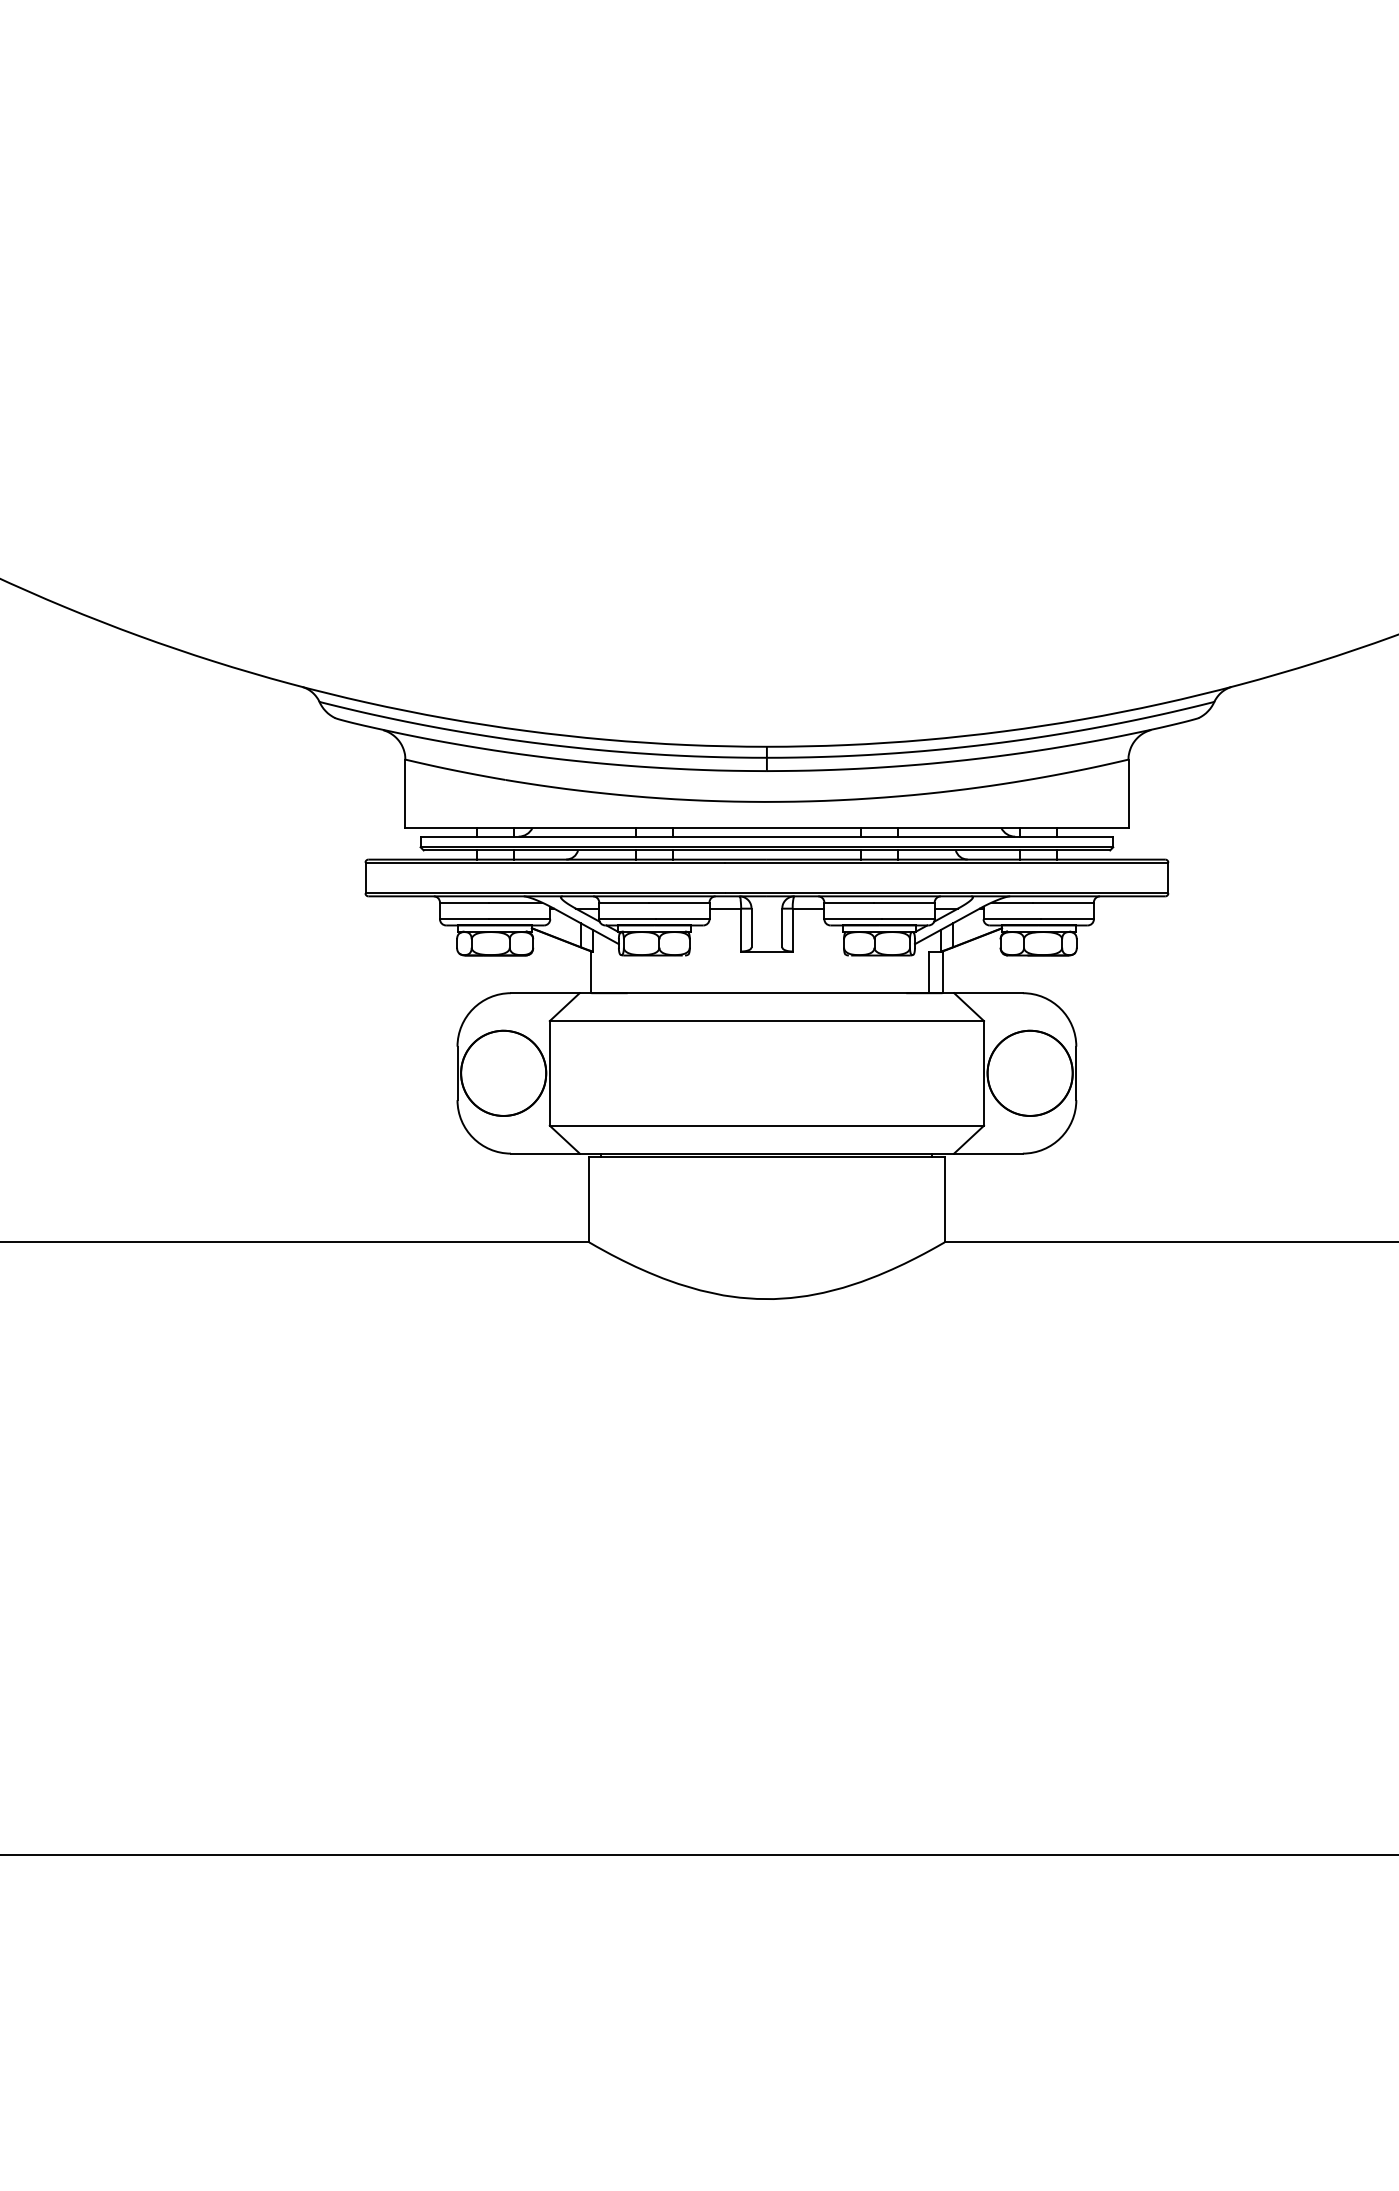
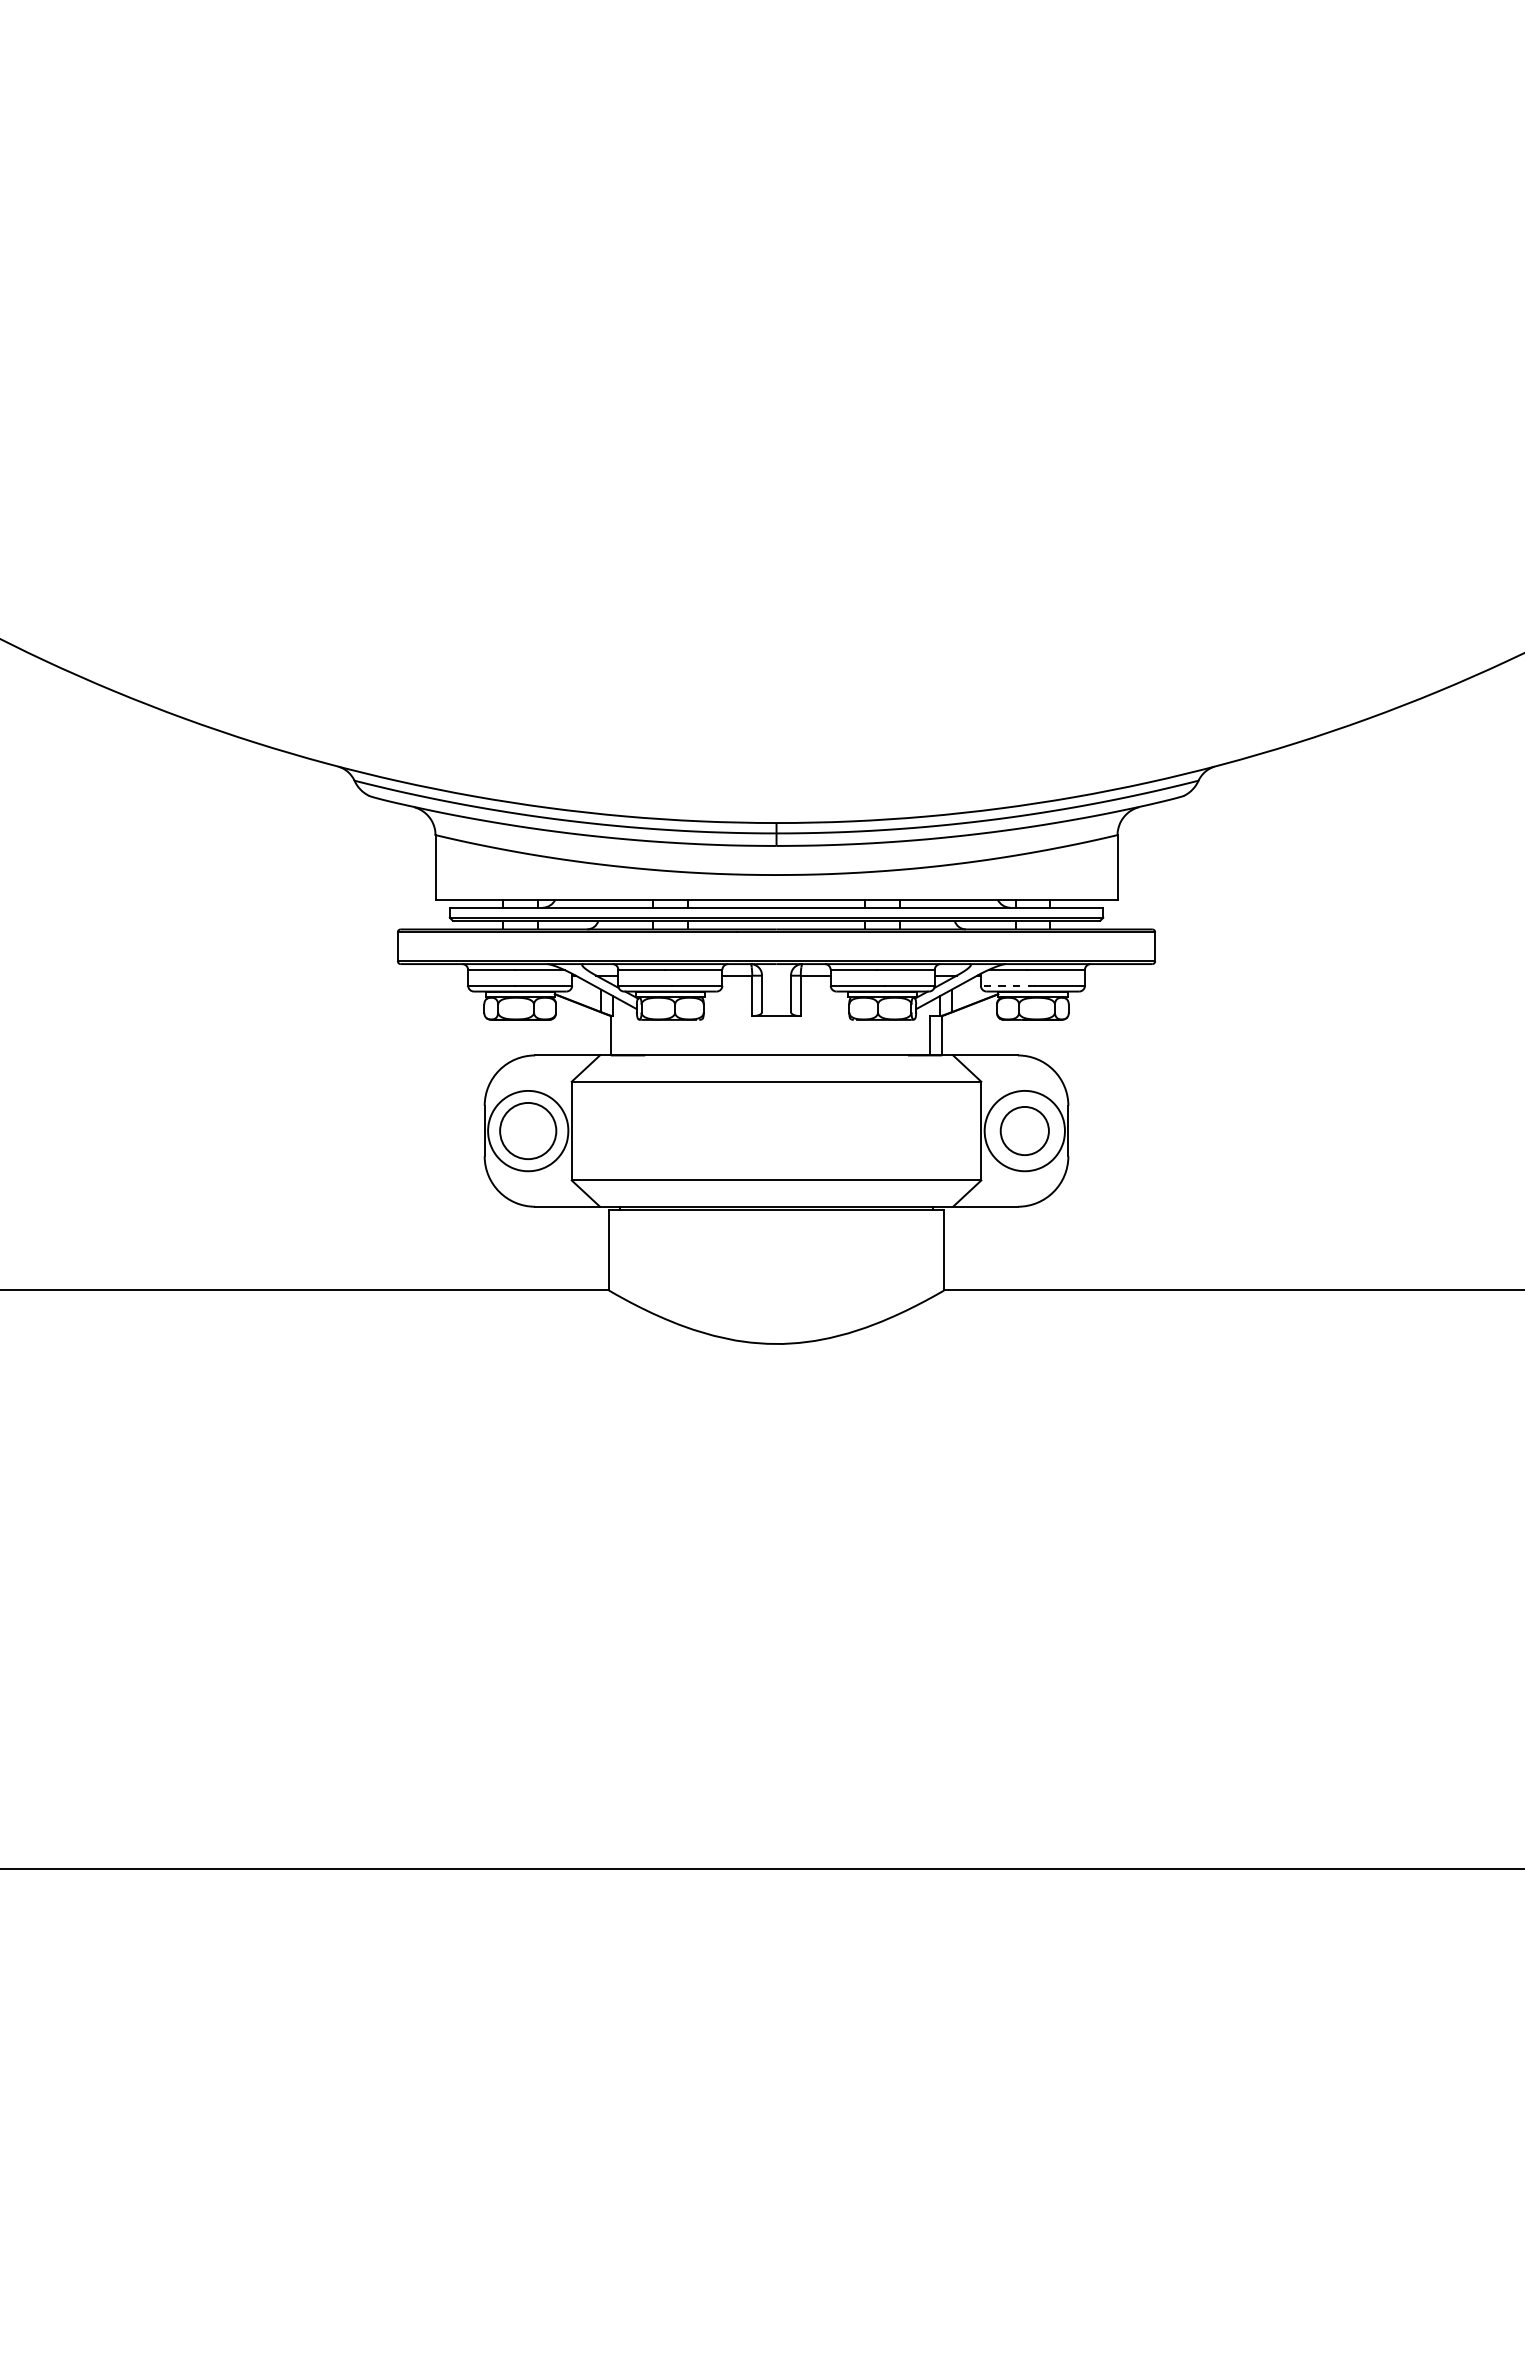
line: (1011, 919) -> (1007, 985), solid -> dashed
circle: (503, 1072) -> (528, 1130), size x0.7
circle: (1029, 1072) -> (1024, 1130), size x0.6

